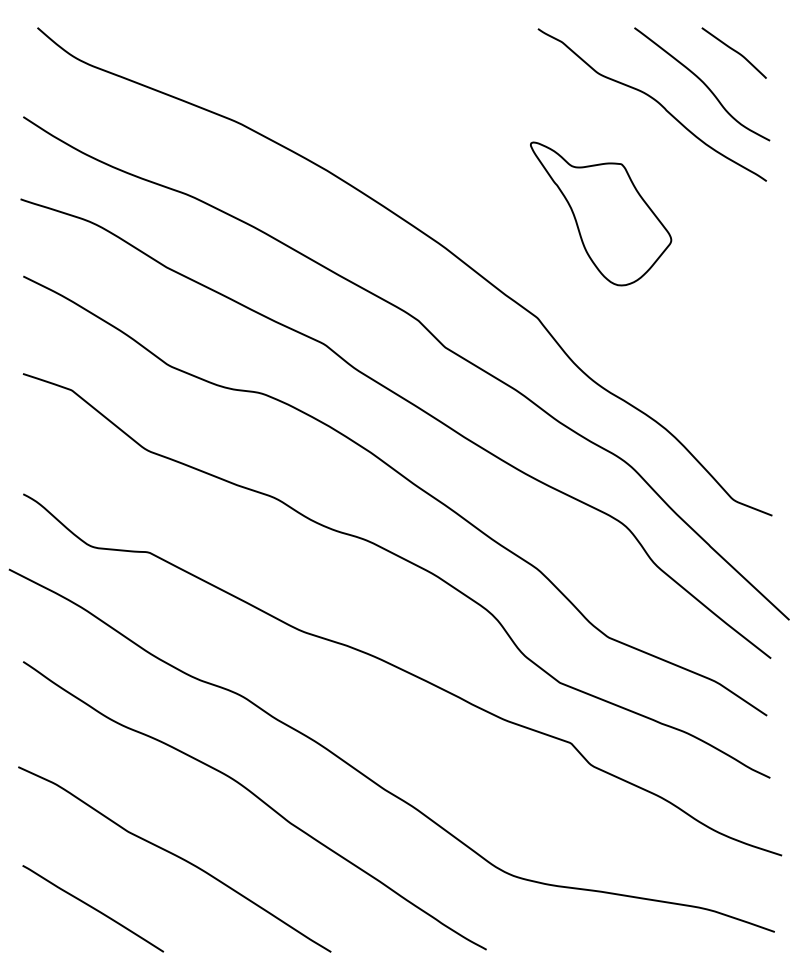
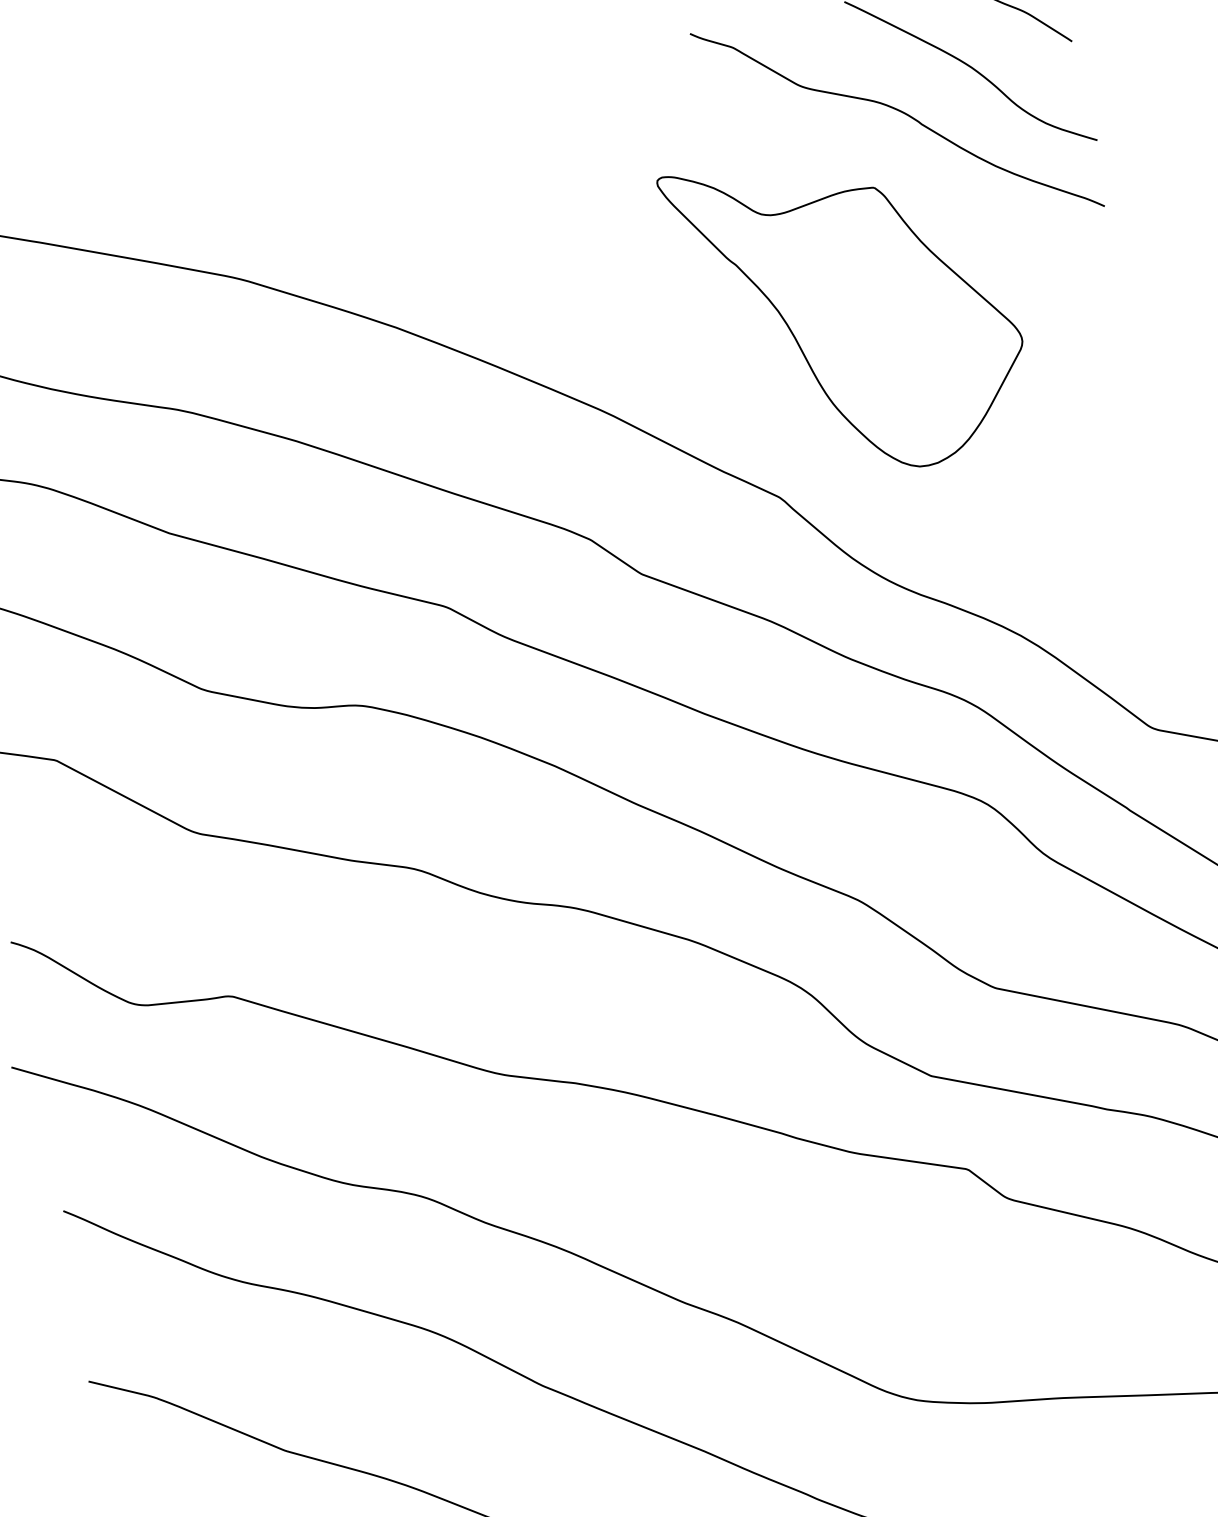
part: (600, 213) -> (848, 310), size x1.43

